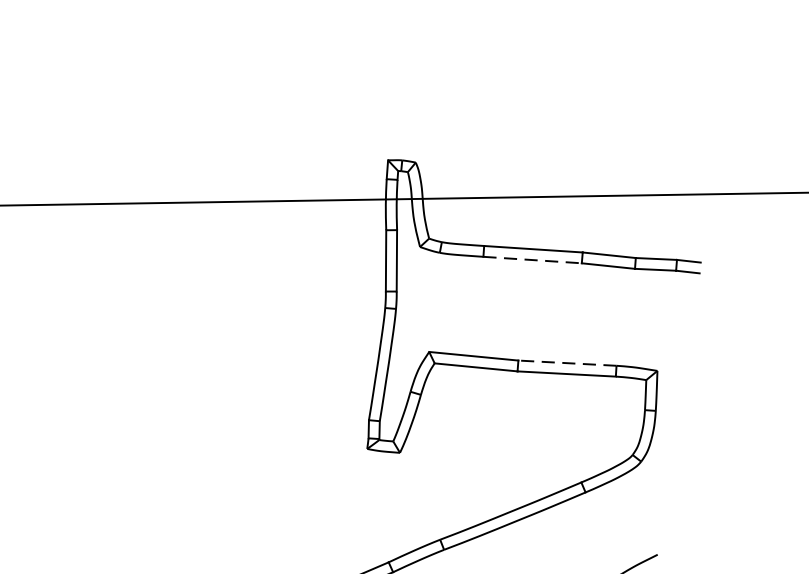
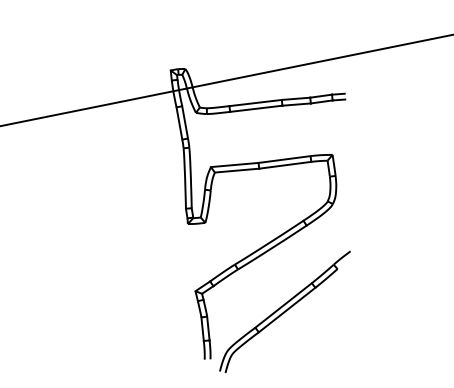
line: (533, 259) -> (256, 108), dashed -> solid
line: (567, 363) -> (284, 159), dashed -> solid

